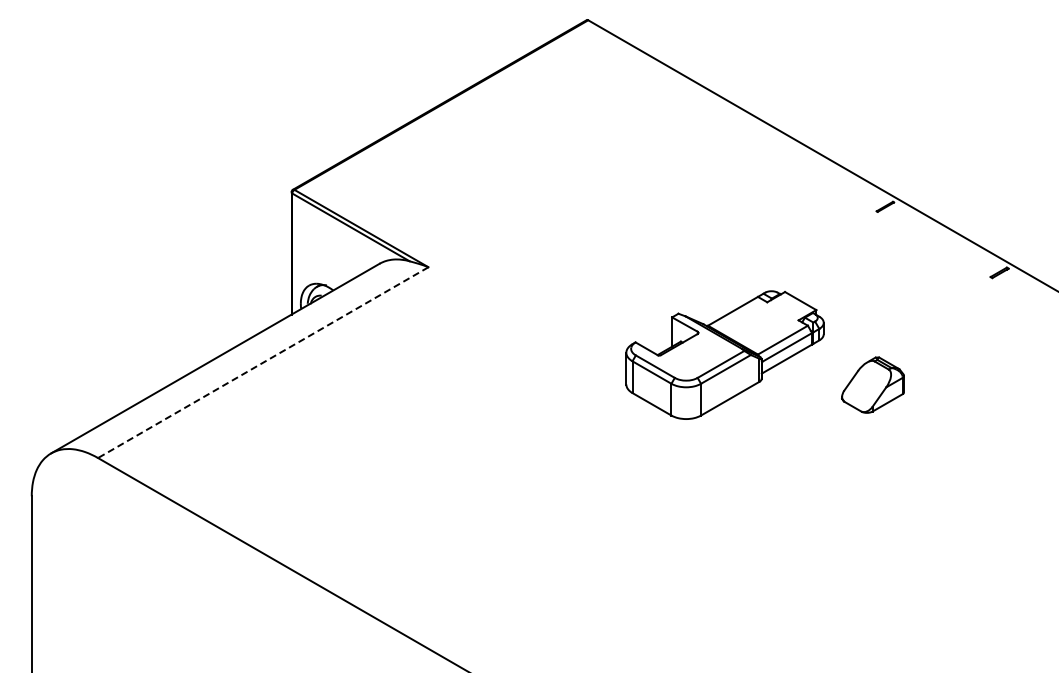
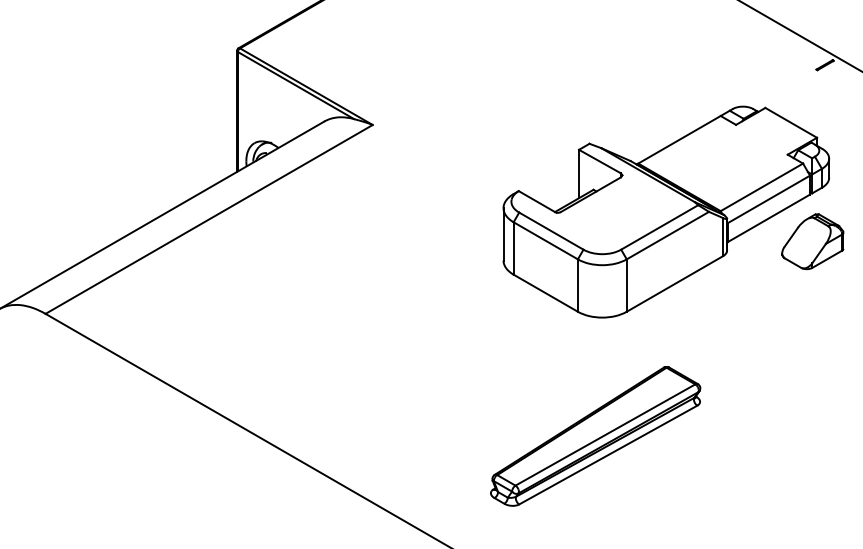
part: (724, 354) -> (665, 211), size x1.67
line: (263, 362) -> (209, 219), dashed -> solid
part: (653, 581) -> (595, 436), added

